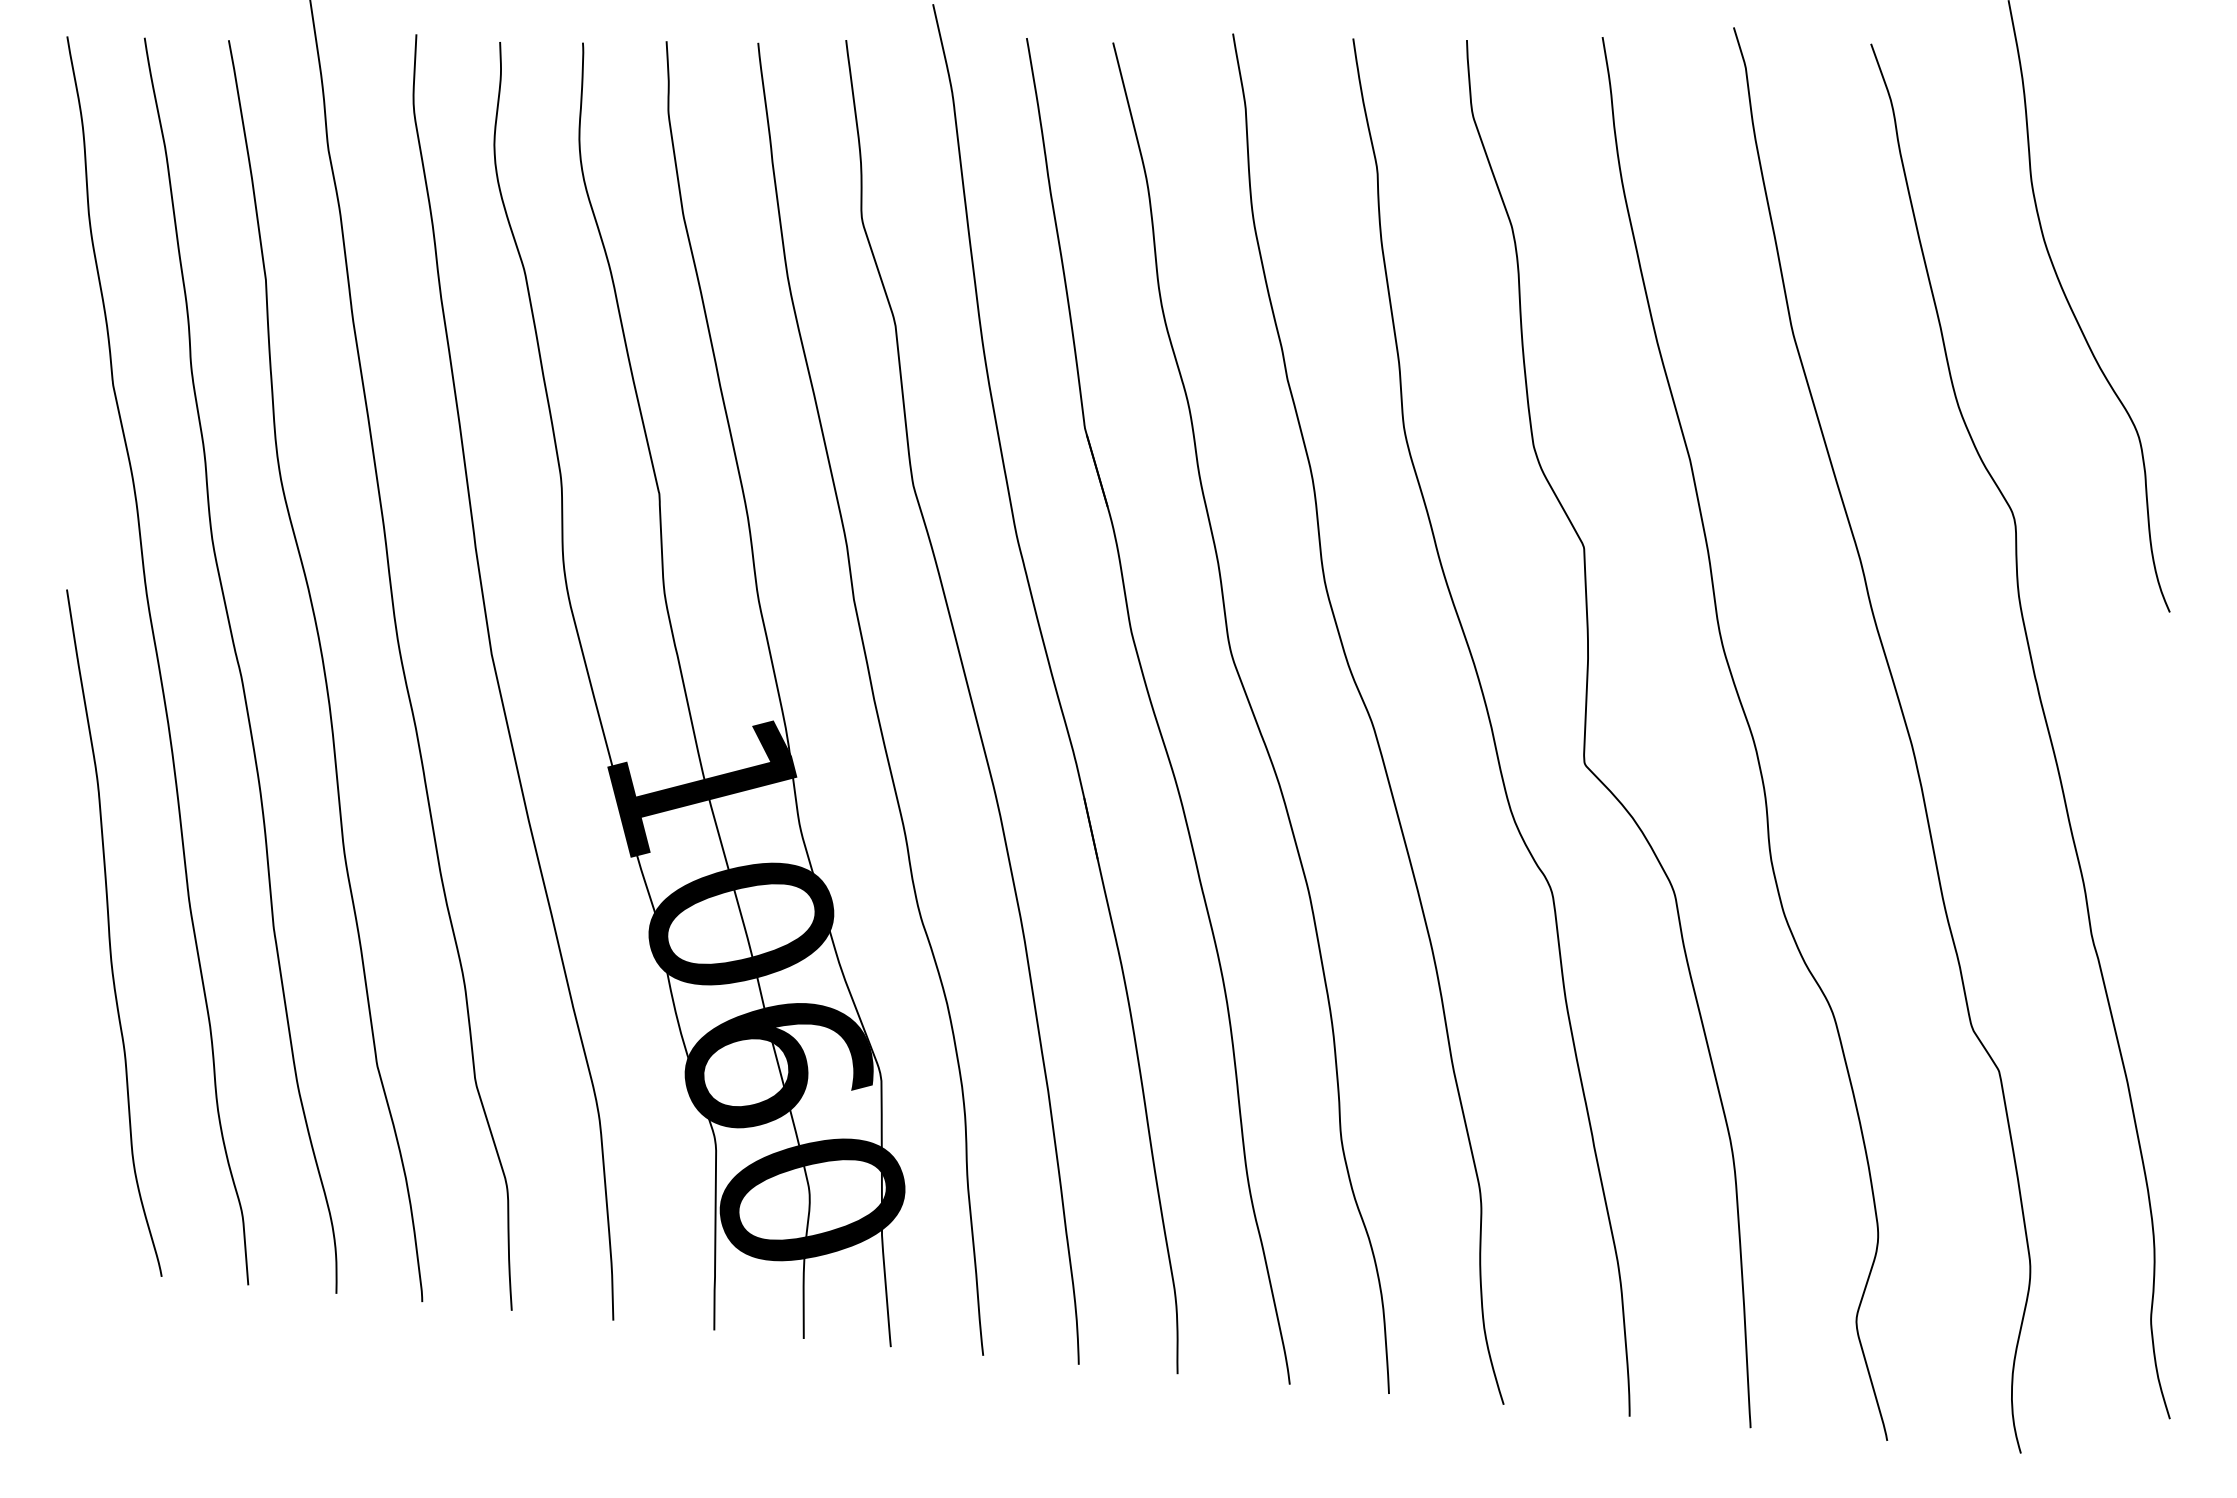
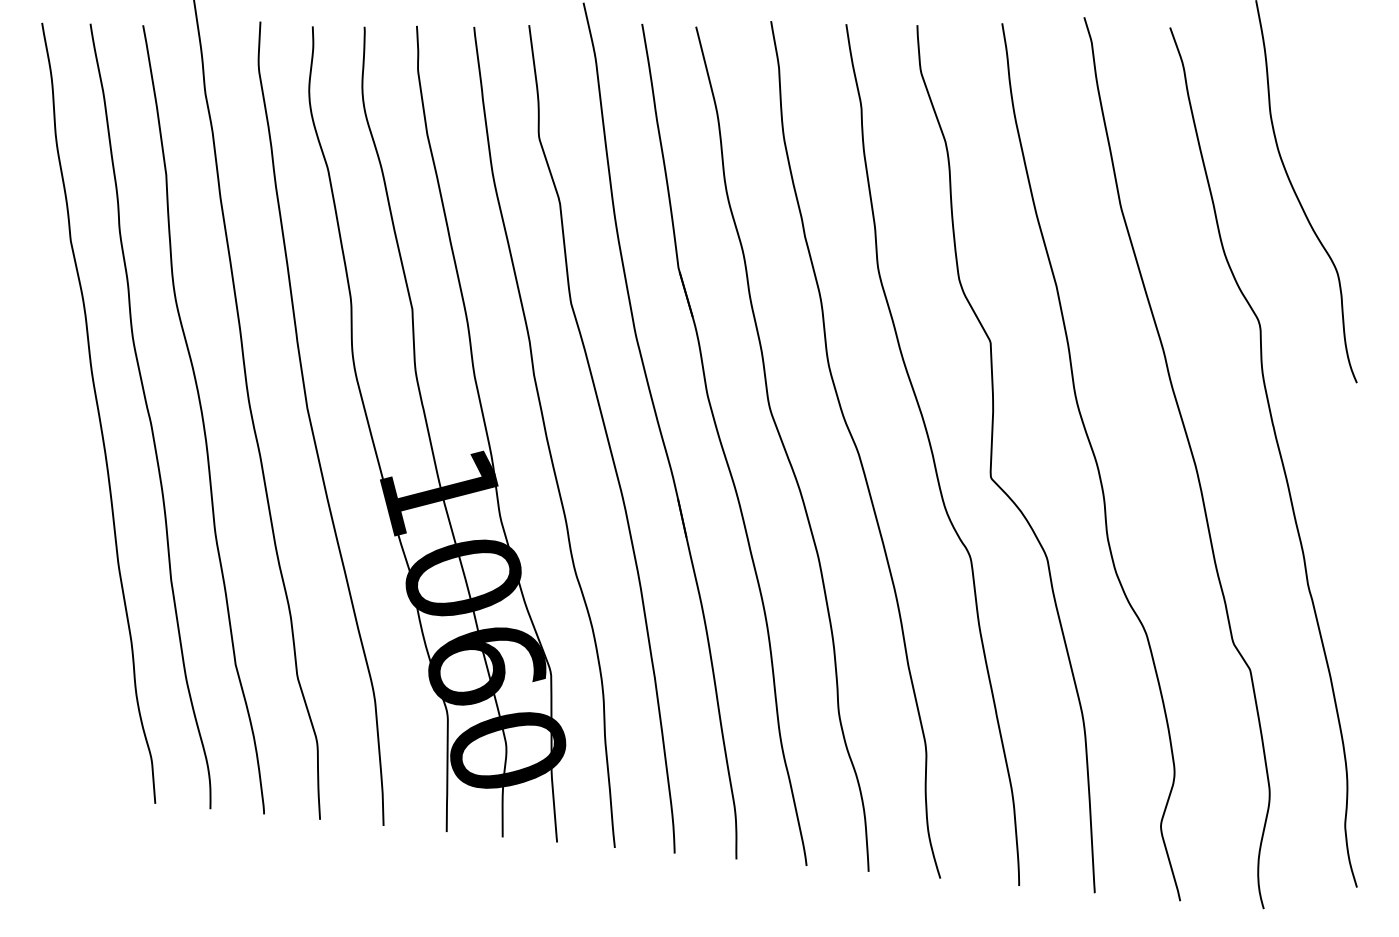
curve: (111, 932) -> (69, 583), removed

